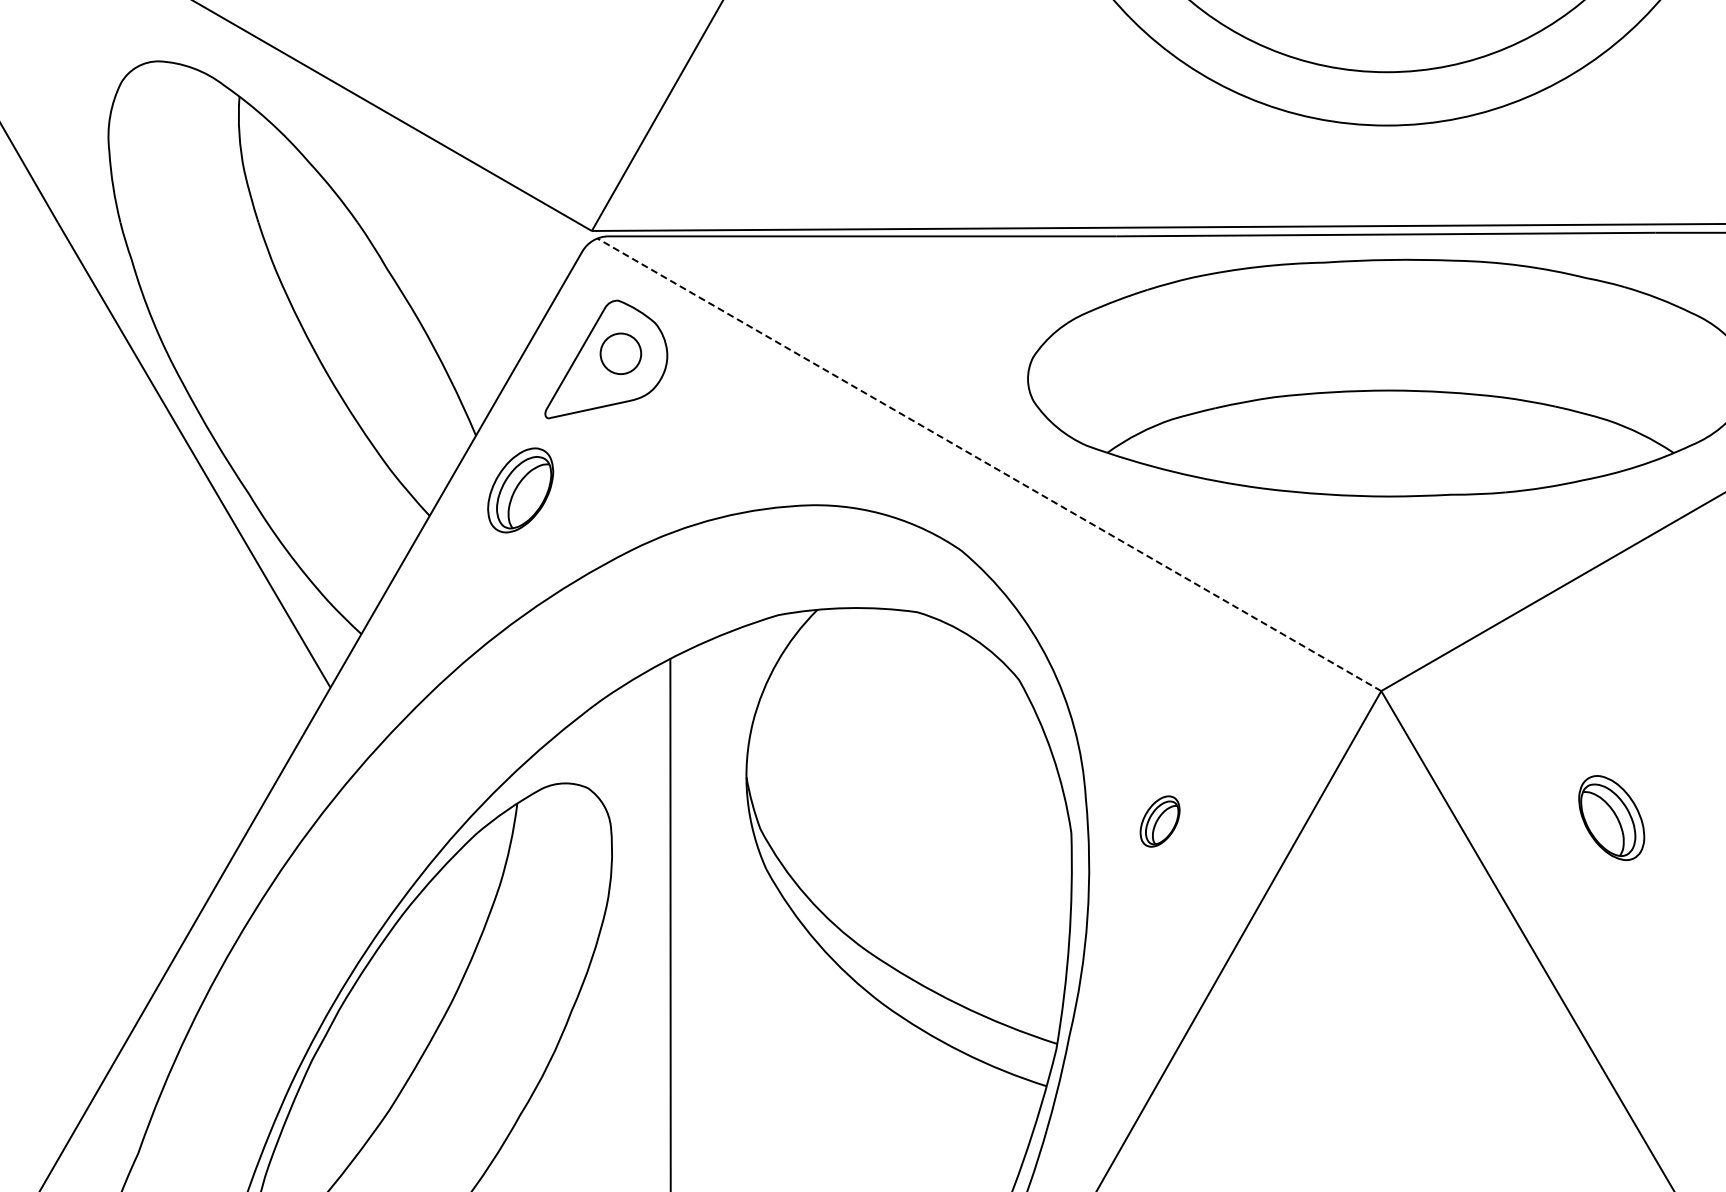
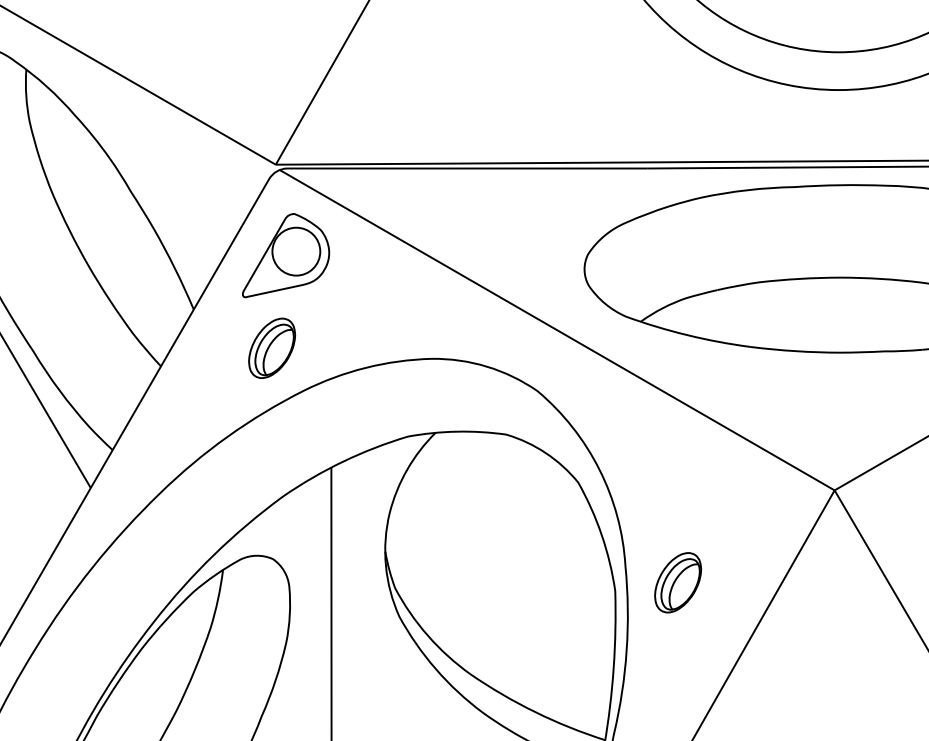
circle: (620, 353) -> (296, 251), size x1.67
line: (989, 464) -> (557, 330), dashed -> solid
part: (520, 490) -> (272, 348), moved
part: (1159, 821) -> (677, 582), size x1.67

